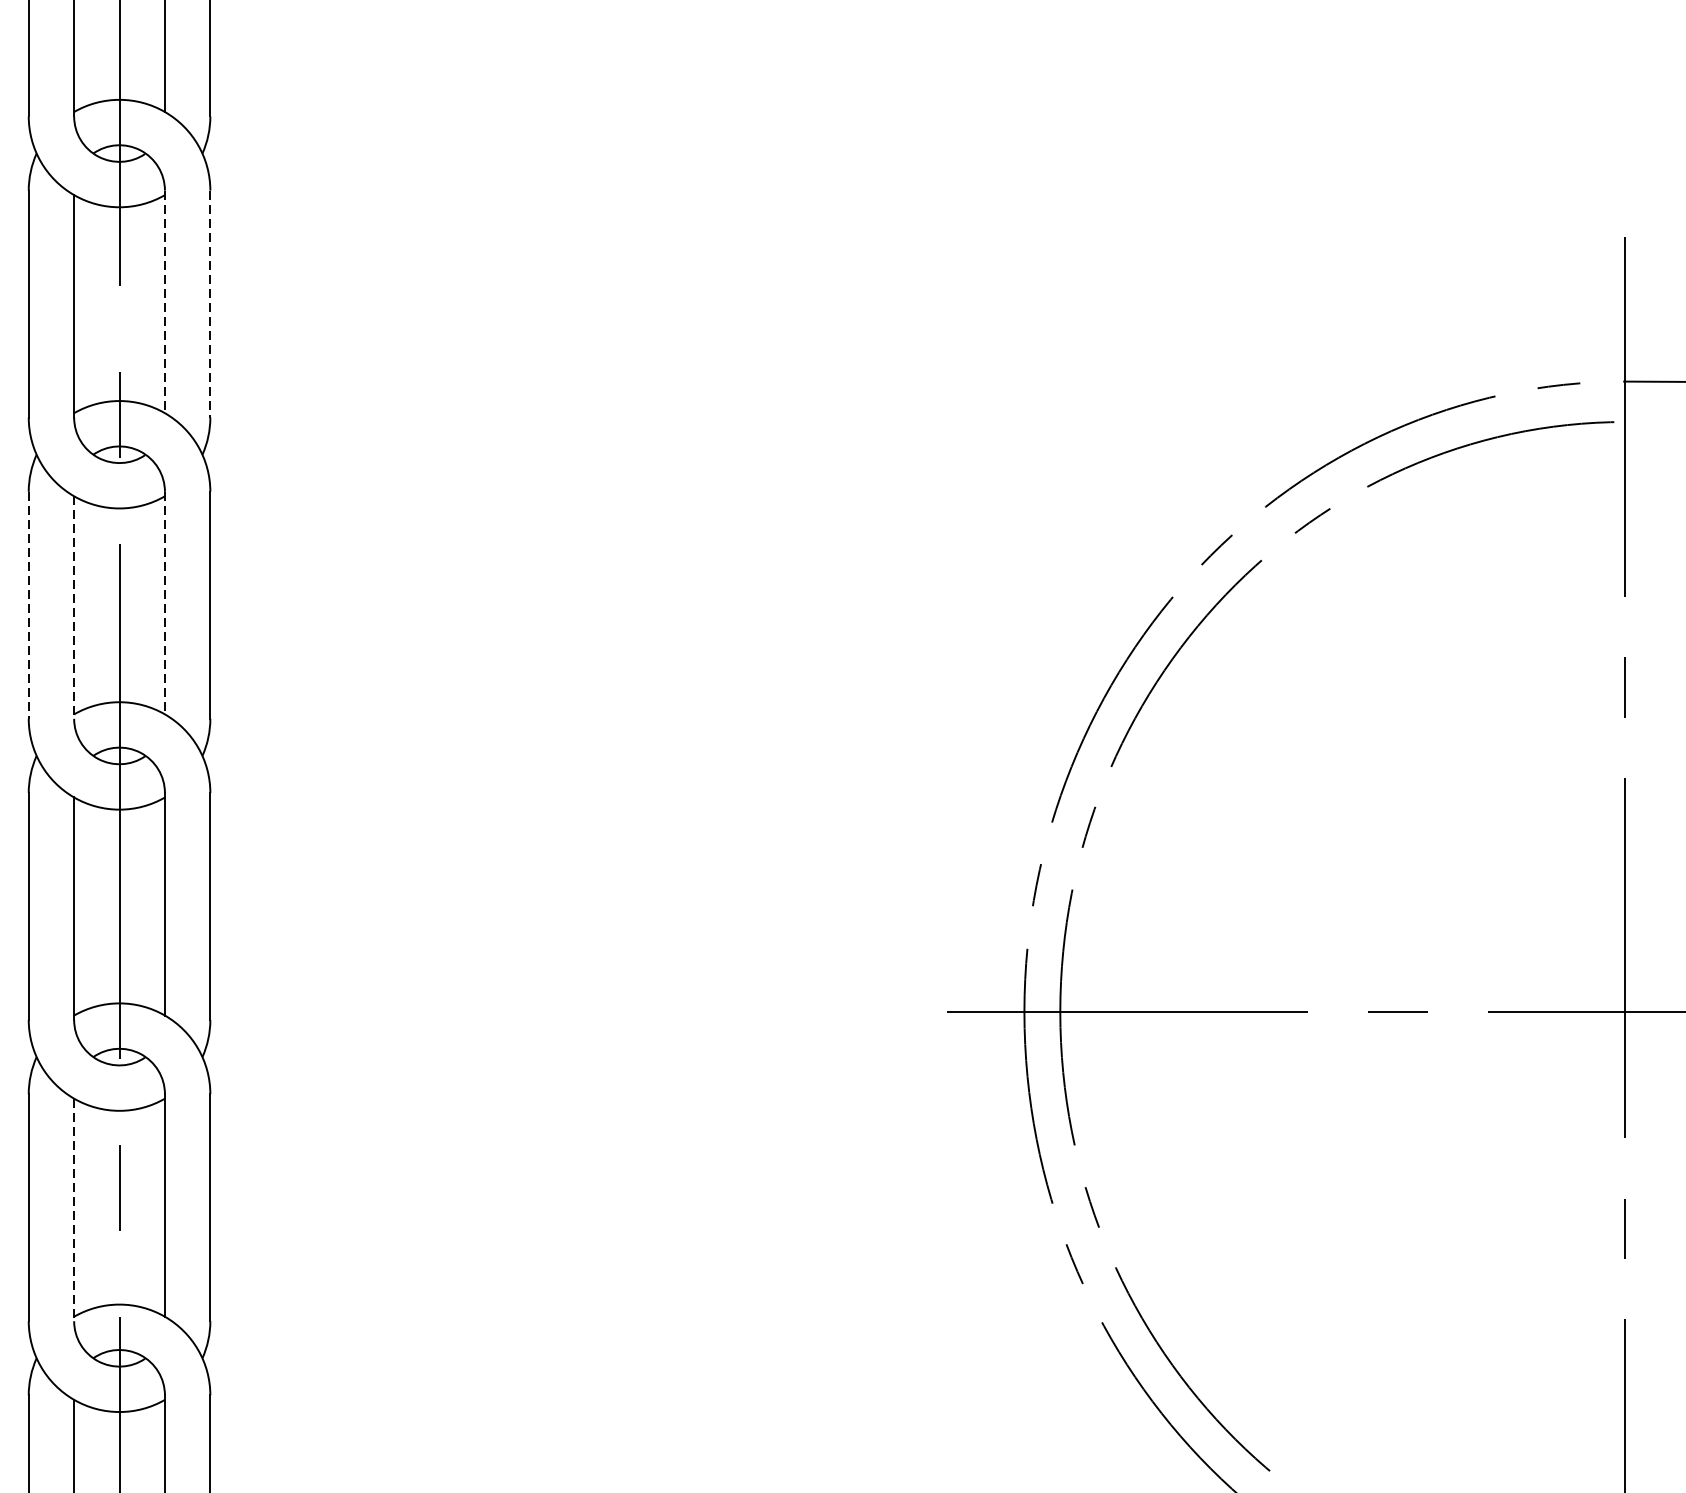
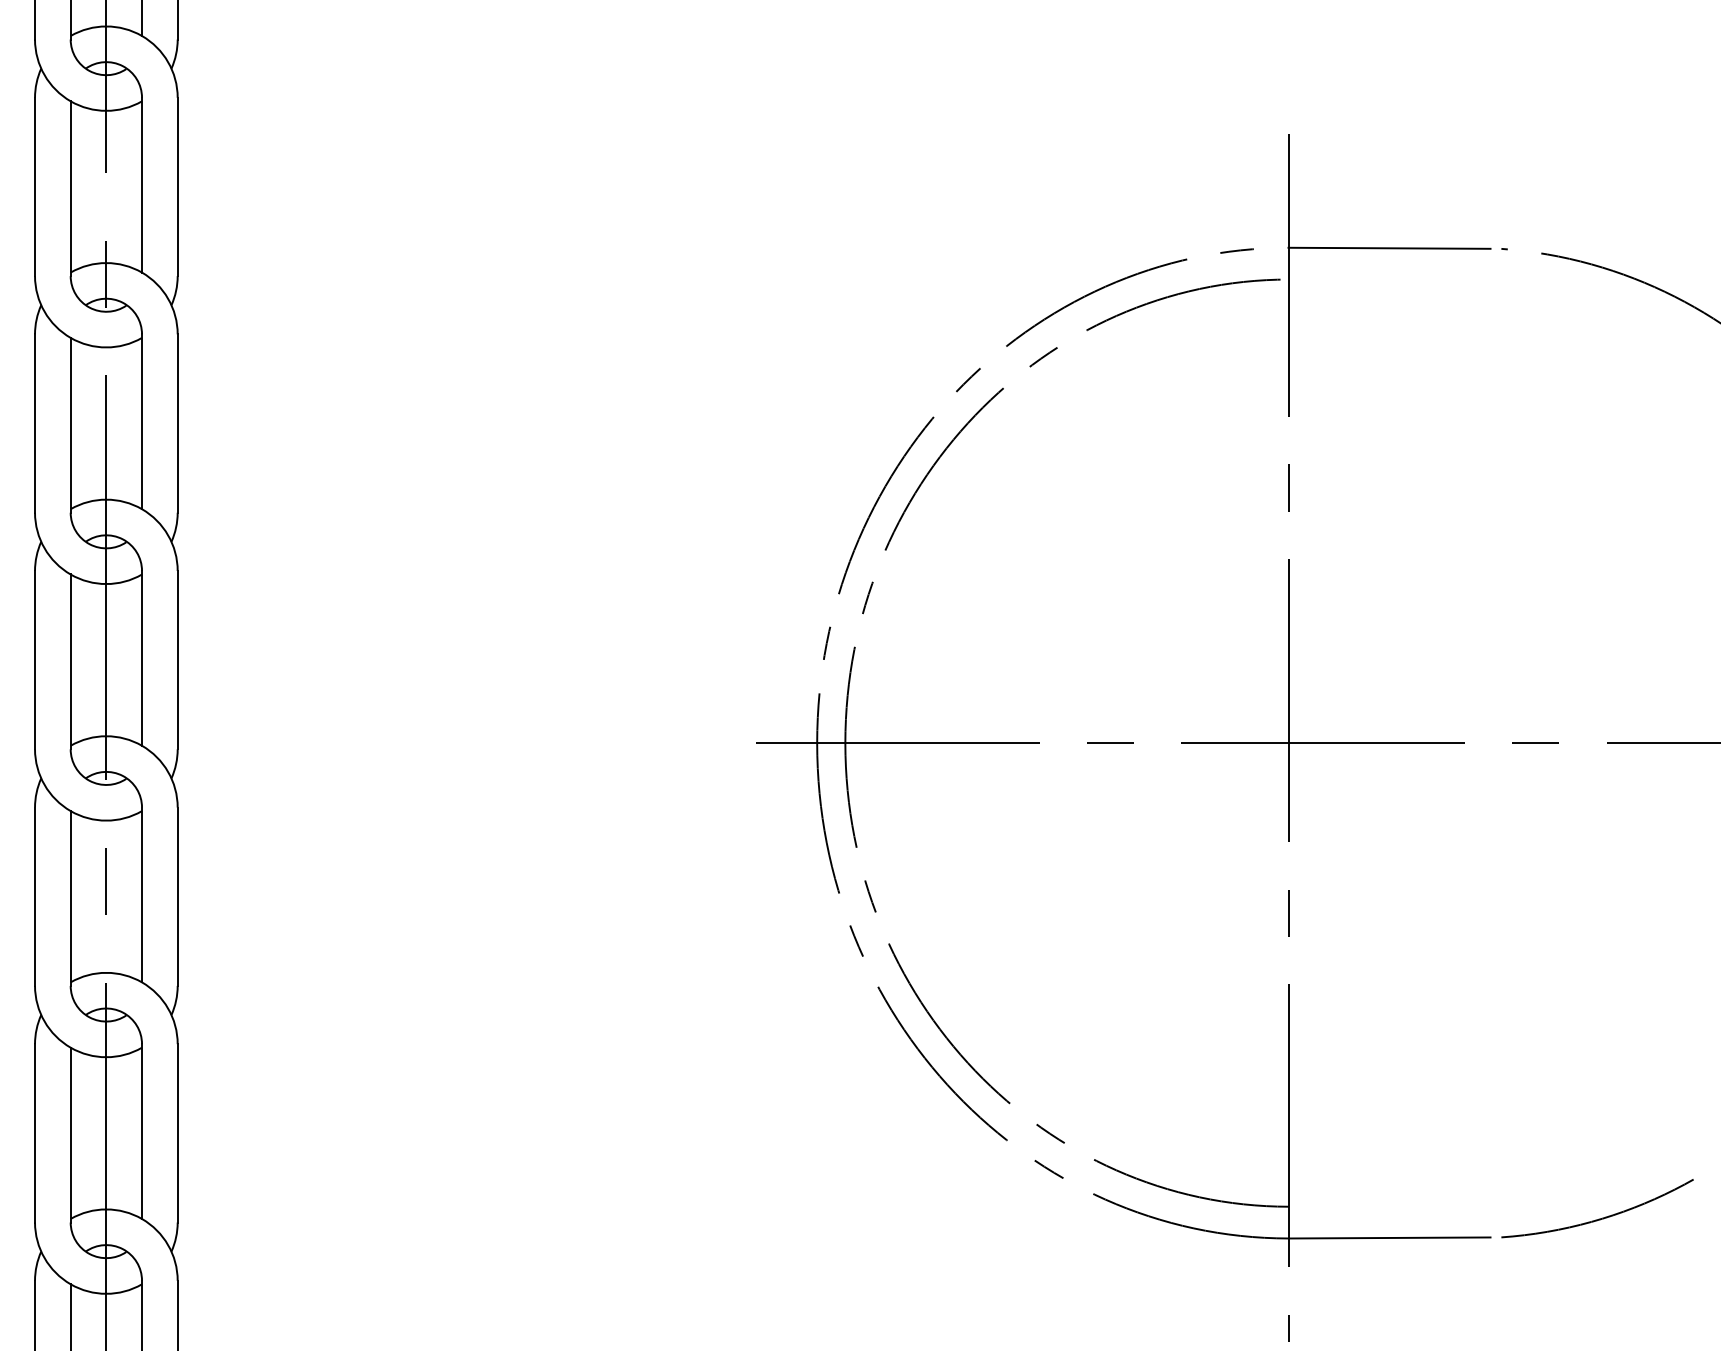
line: (165, 302) -> (142, 185), dashed -> solid
line: (210, 304) -> (177, 187), dashed -> solid
line: (165, 604) -> (142, 422), dashed -> solid
line: (29, 606) -> (35, 424), dashed -> solid
line: (73, 607) -> (70, 425), dashed -> solid
line: (73, 1211) -> (70, 899), dashed -> solid

